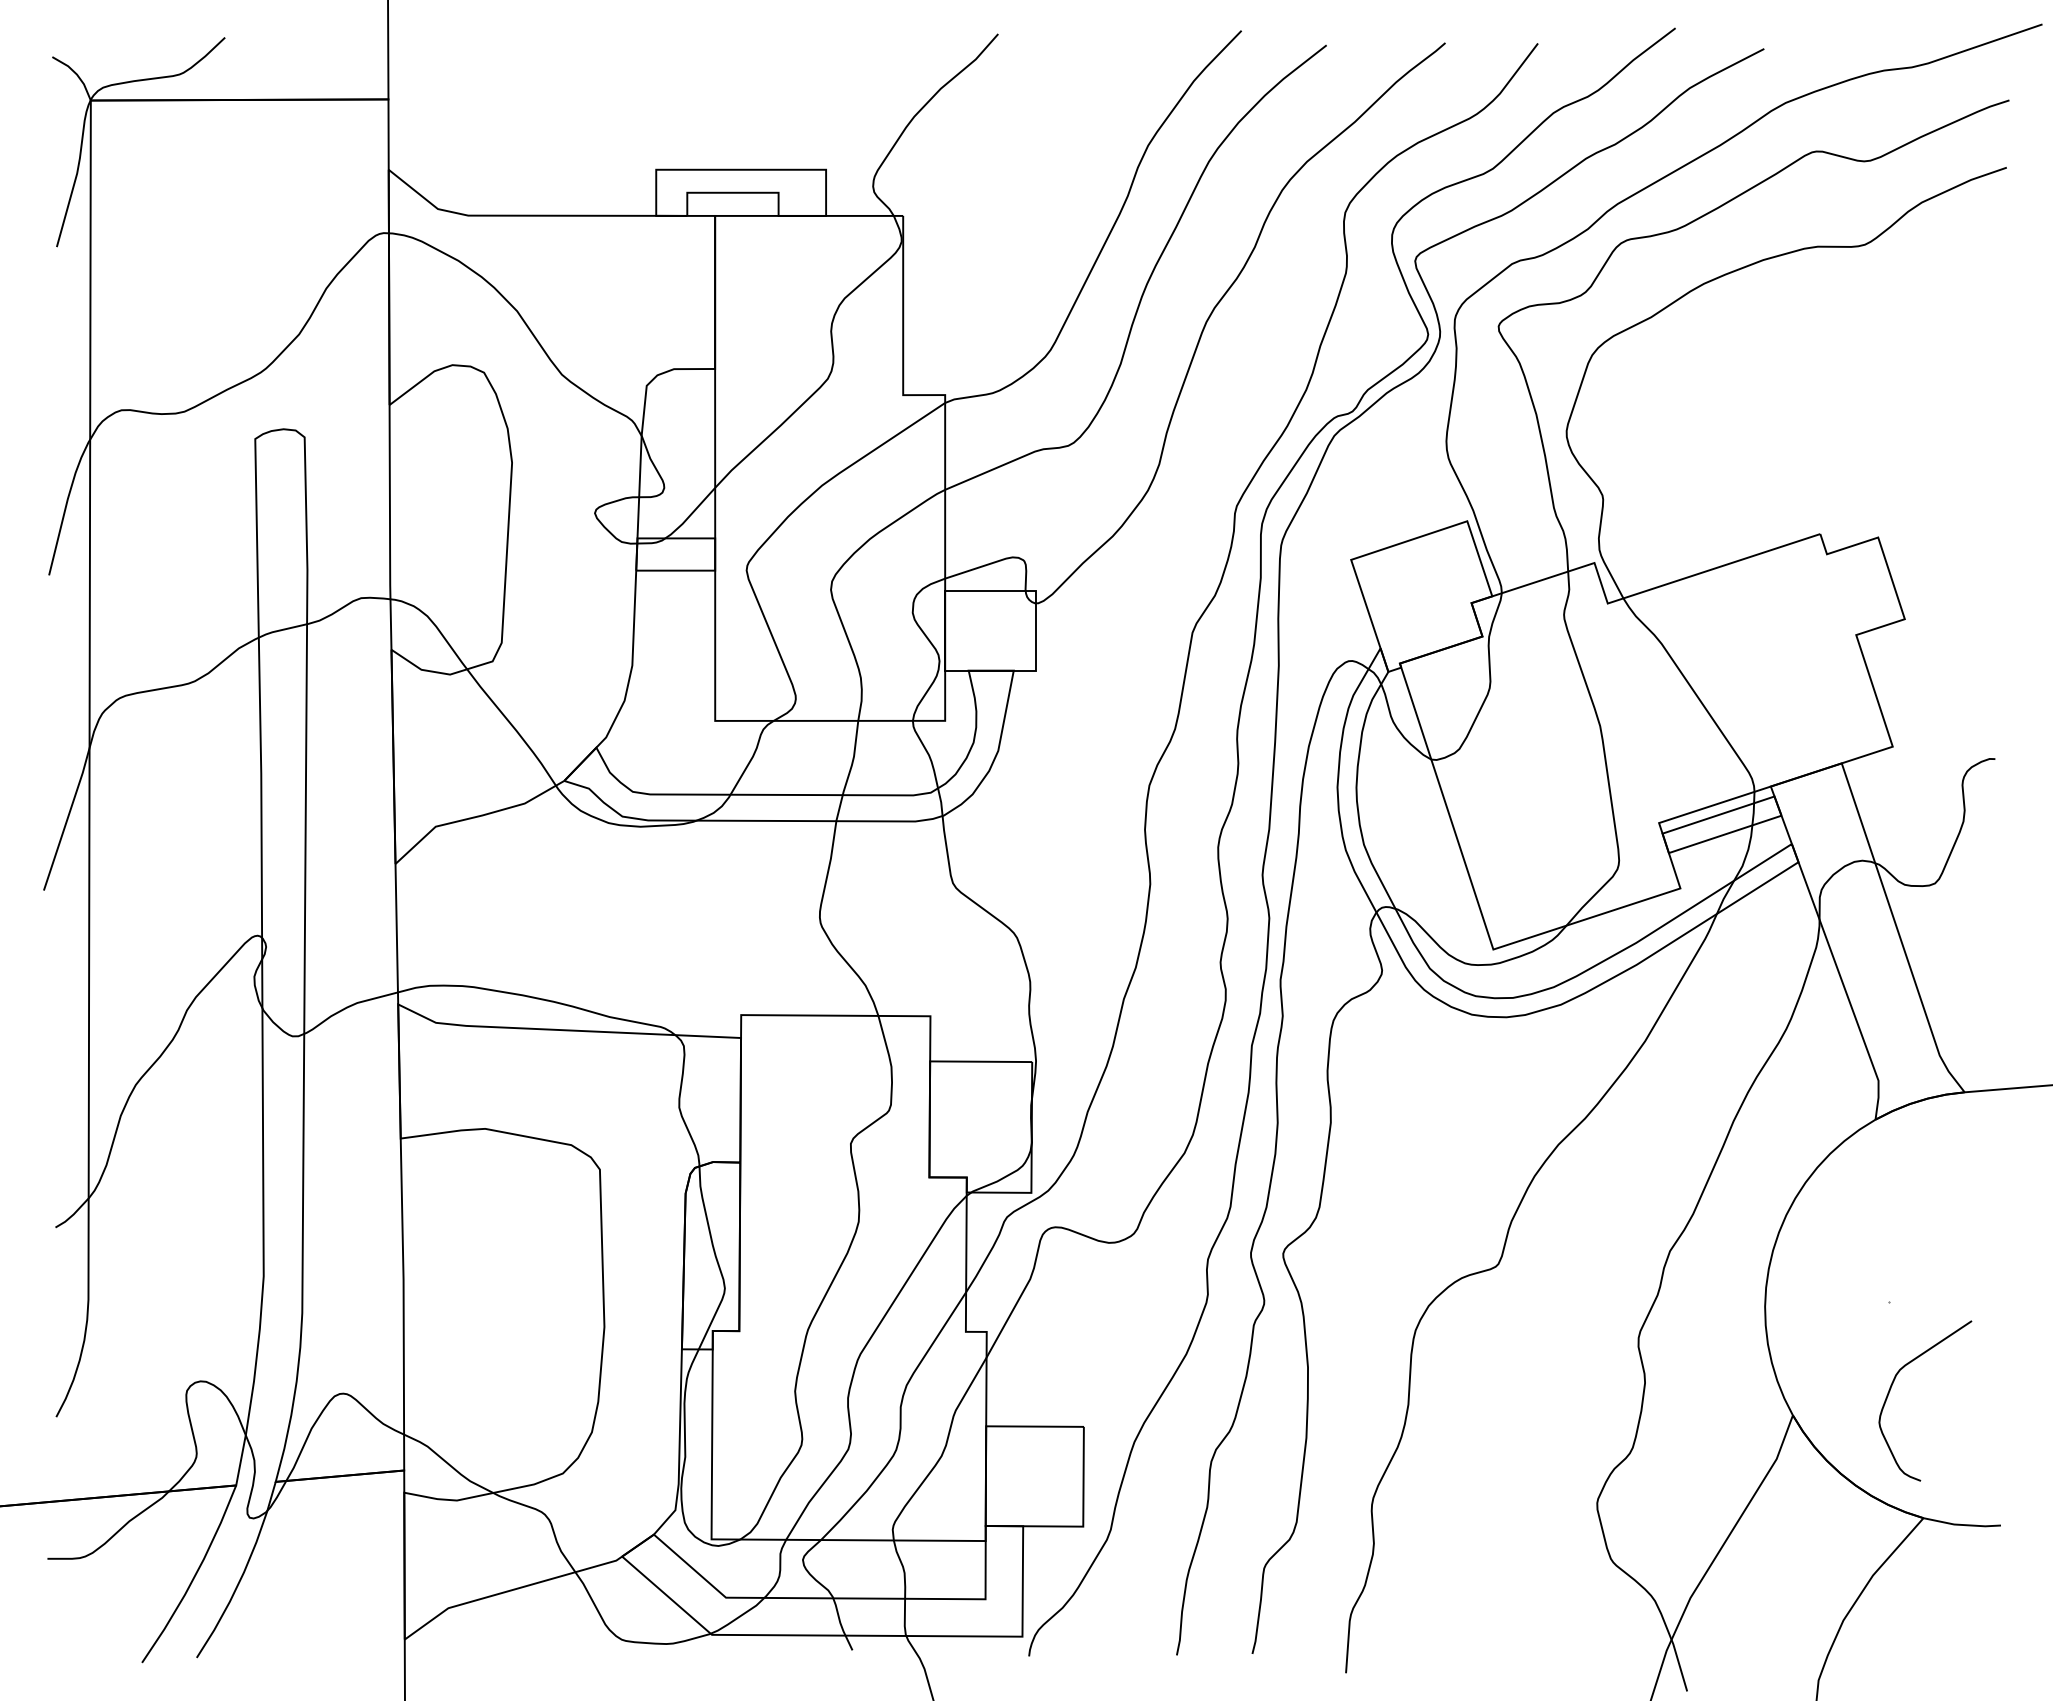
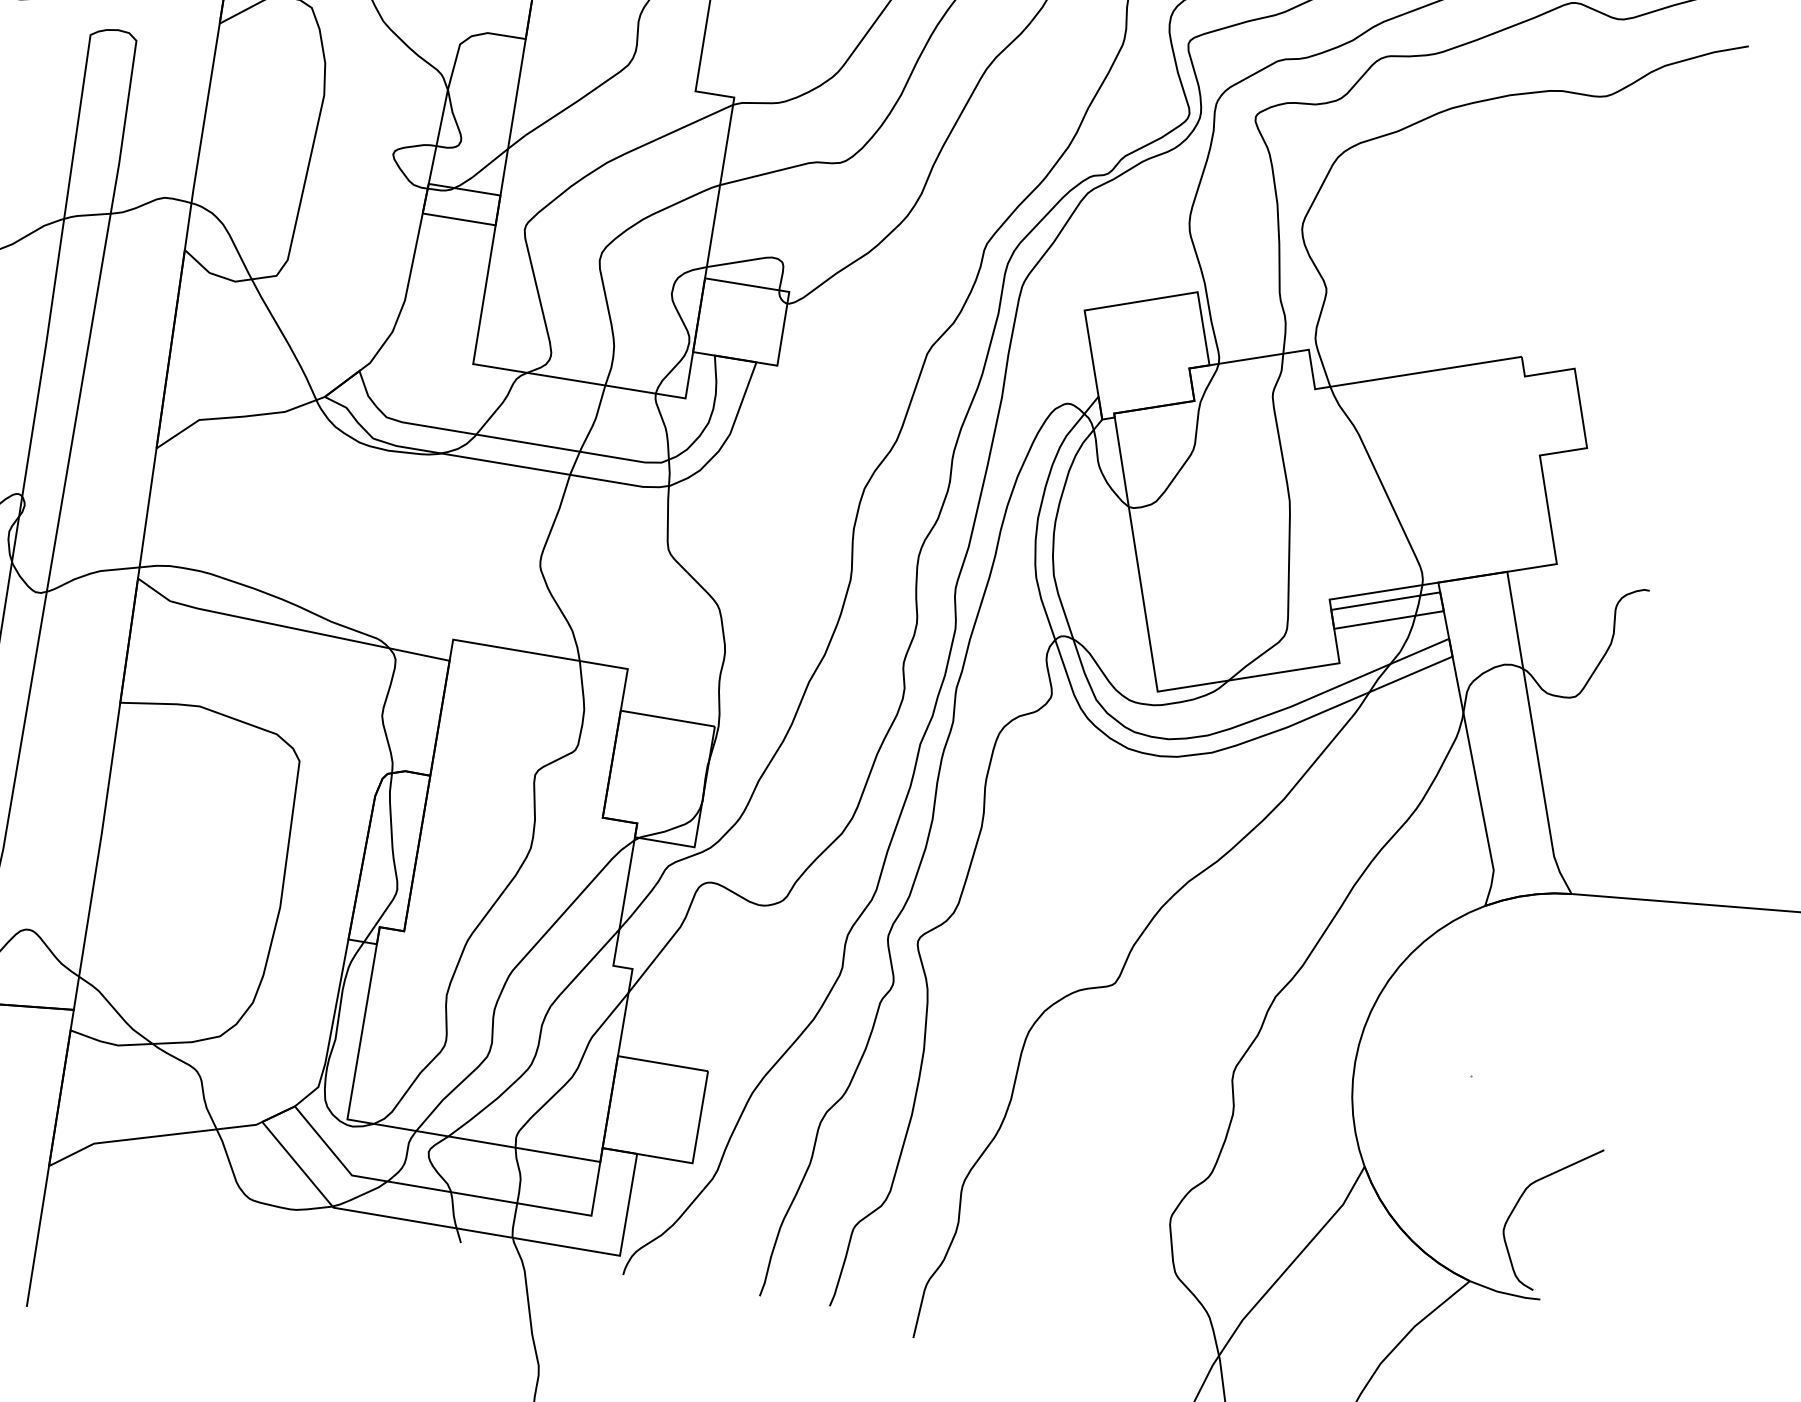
curve: (1892, 1386) -> (1521, 1198), moved

